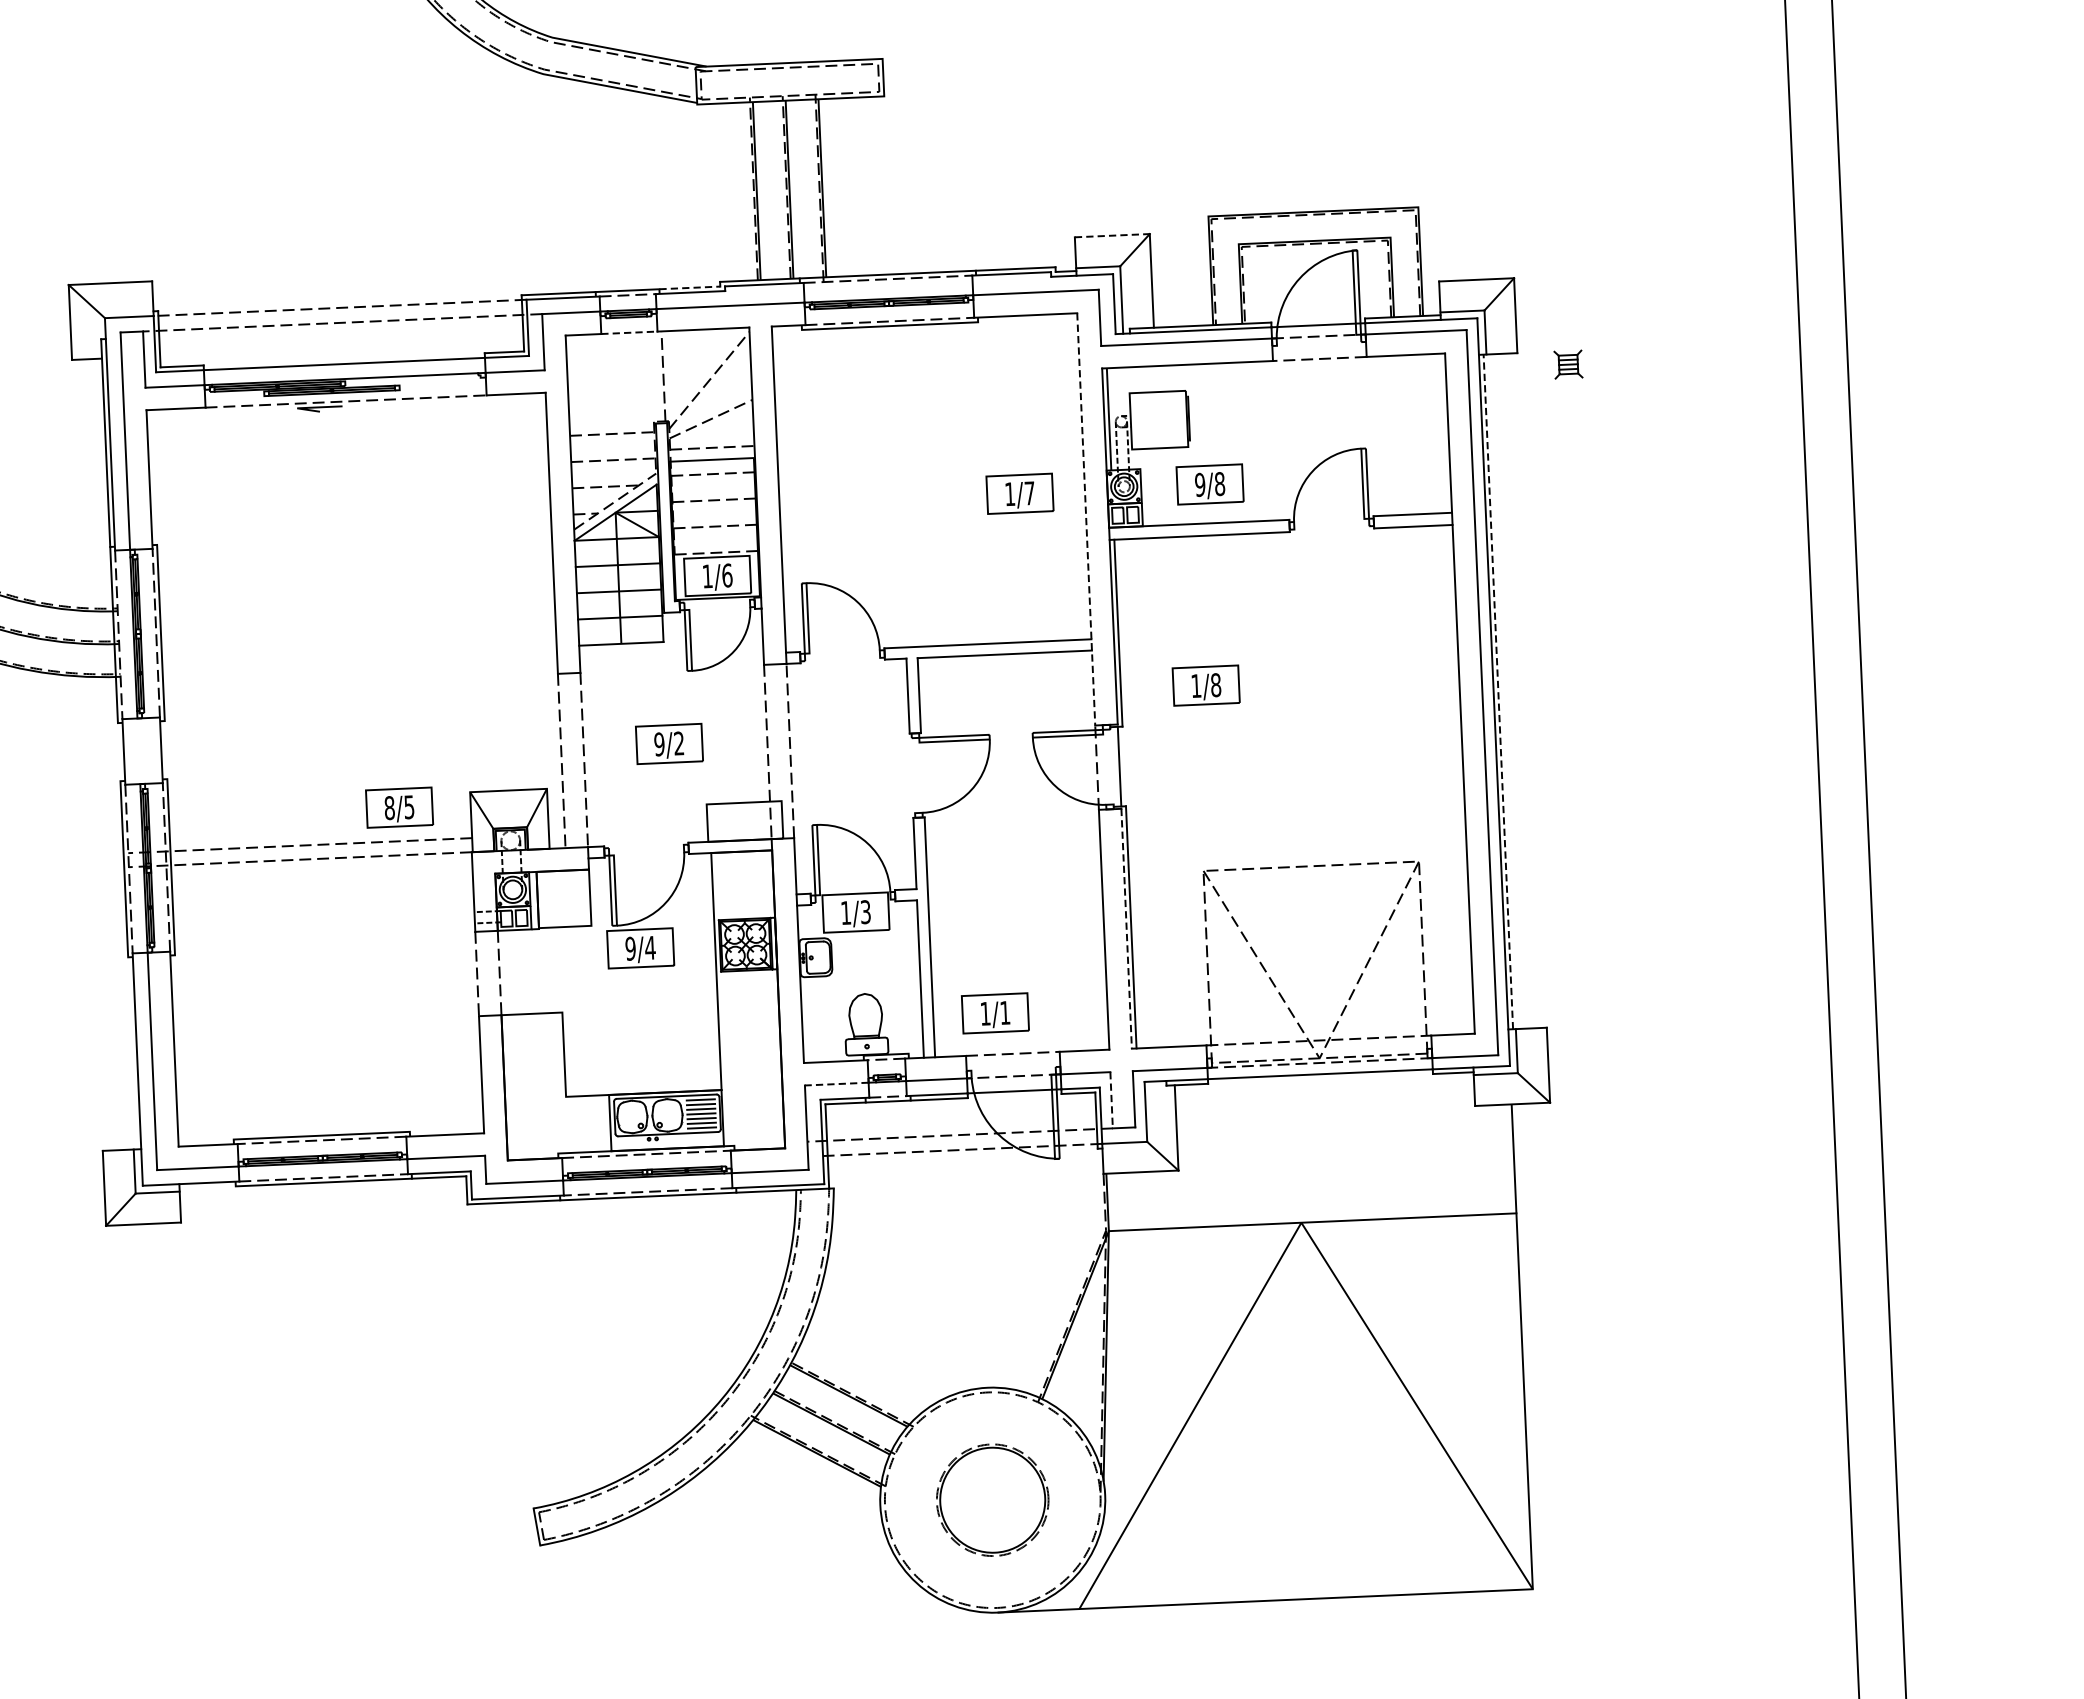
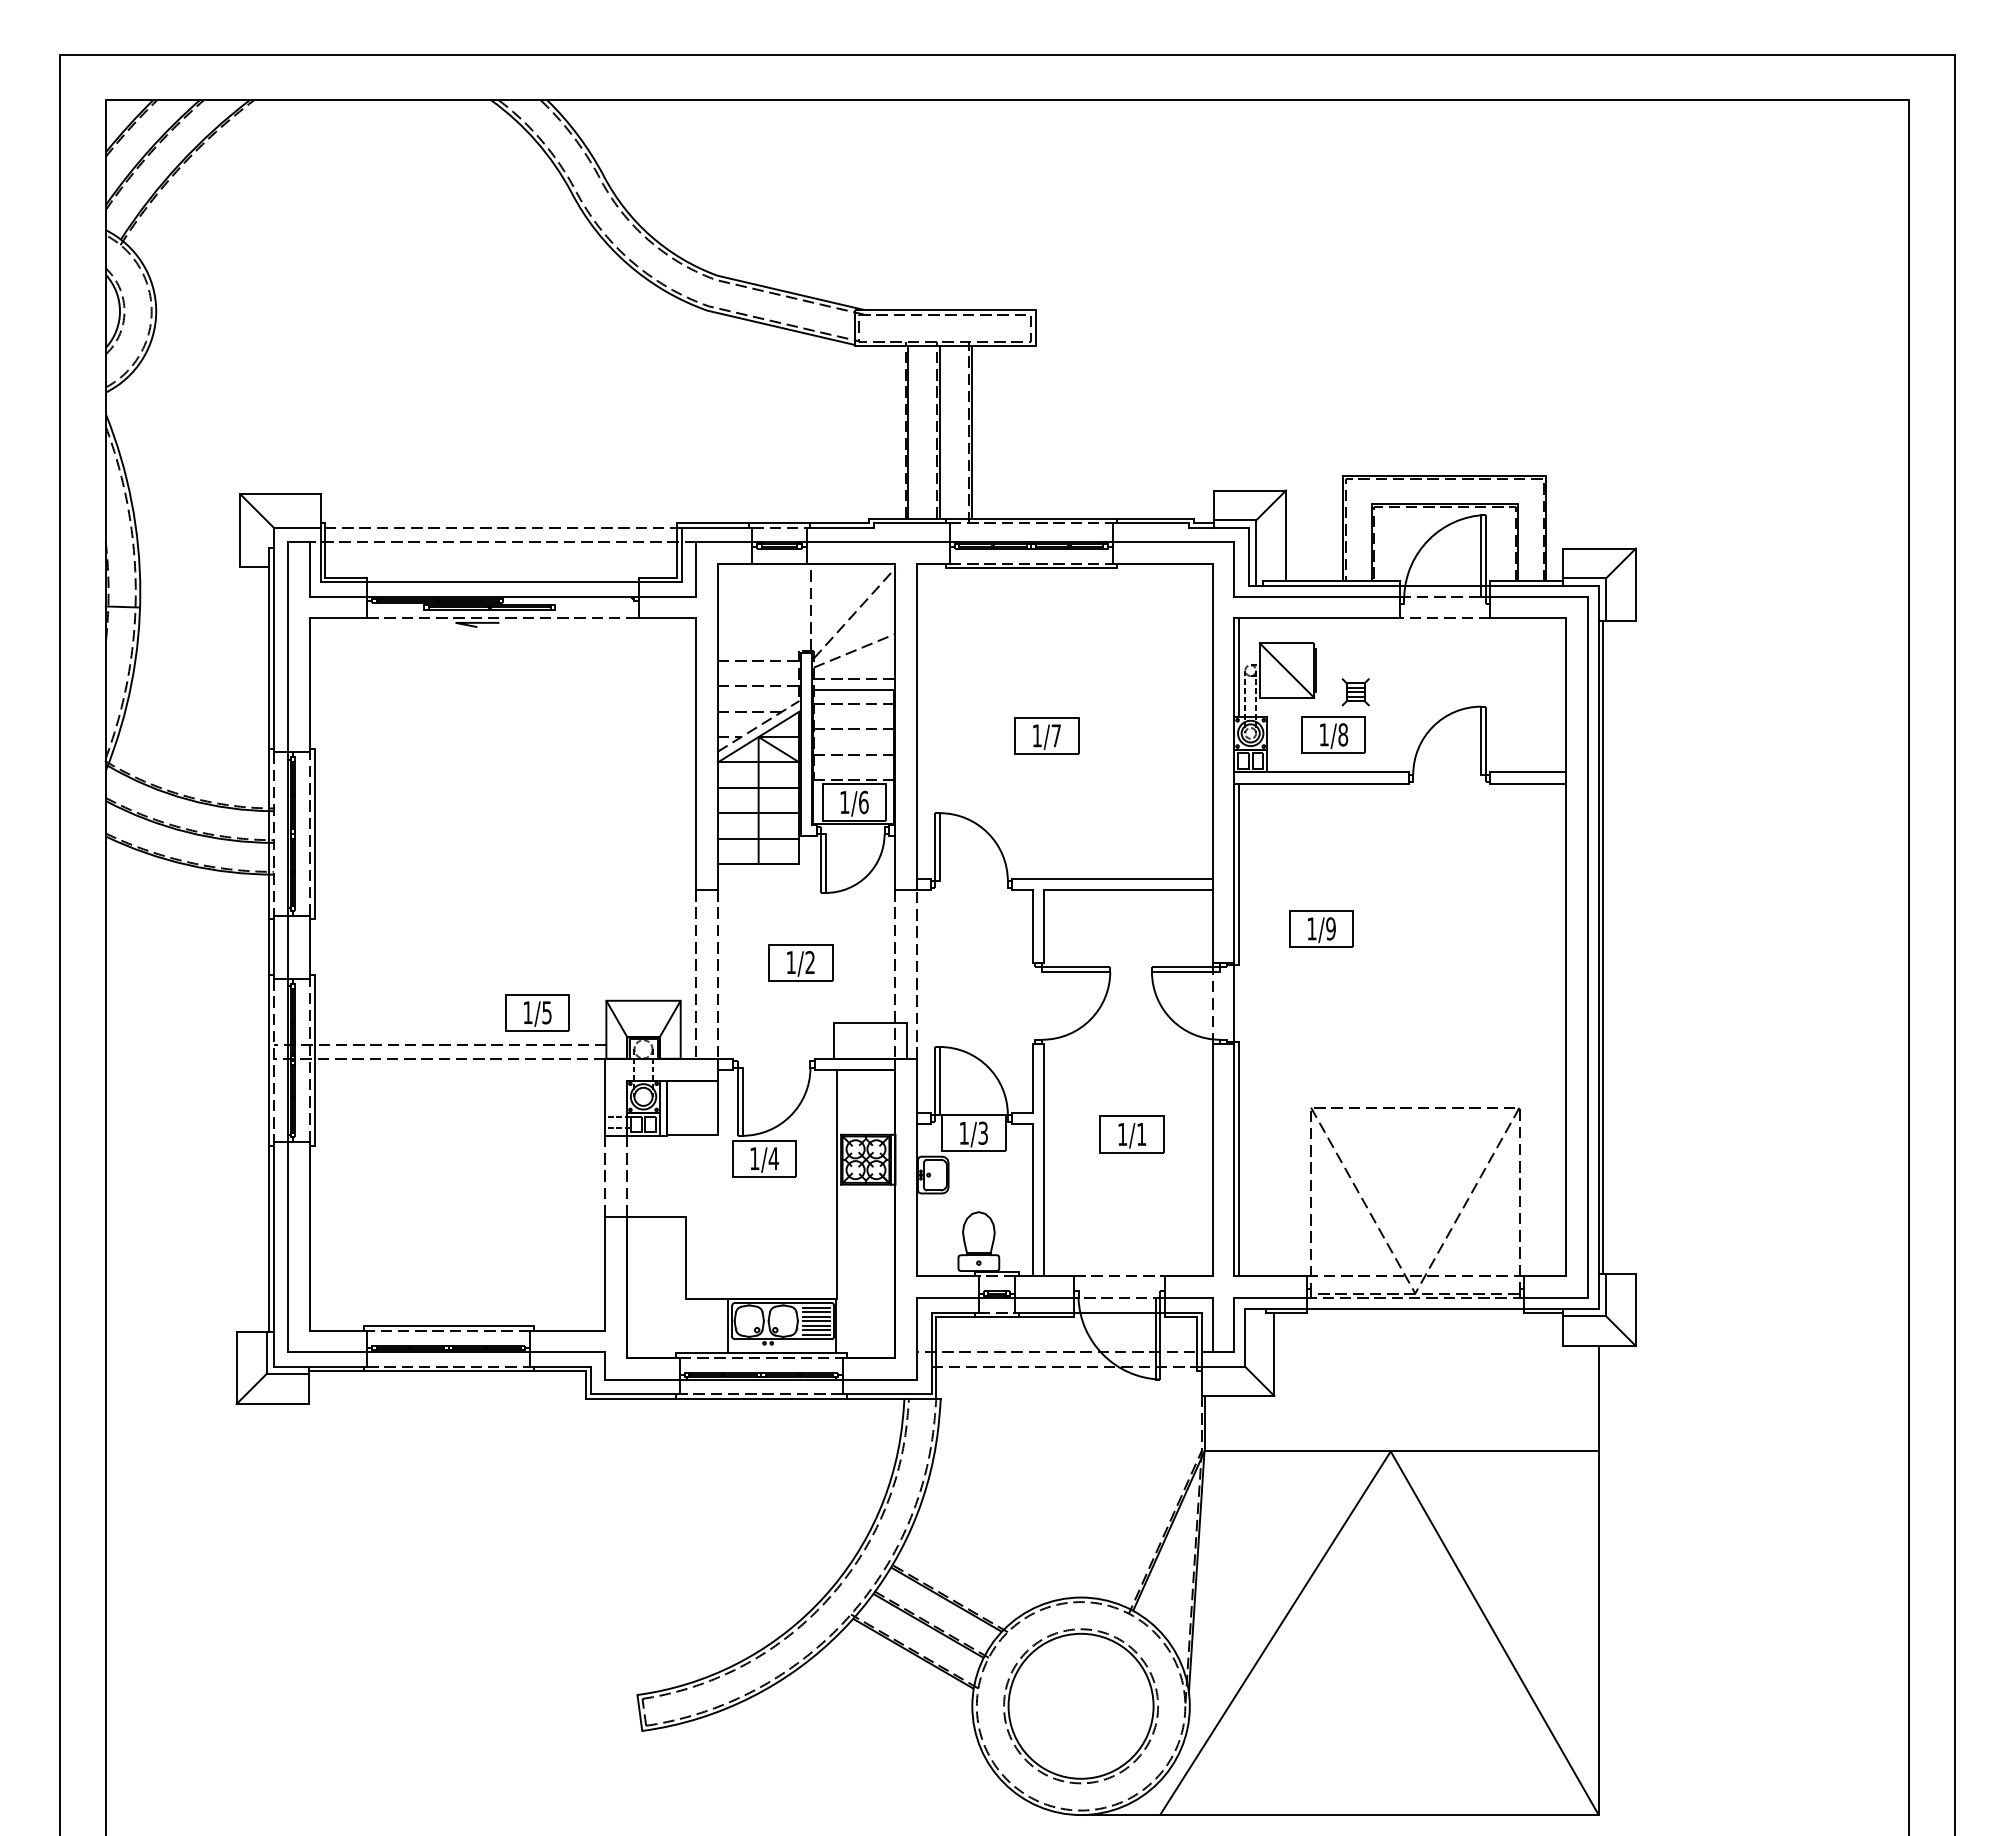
line: (1113, 235) -> (1250, 490), dashed -> solid
line: (690, 288) -> (840, 523), dashed -> solid
line: (629, 332) -> (779, 563), dashed -> solid
part: (1568, 364) -> (1355, 692), moved
line: (1158, 420) -> (1286, 670), added
text: (1199, 484) -> (1323, 734), 9/8 -> 1/8
part: (1019, 493) -> (1046, 735), moved
line: (1086, 519) -> (1212, 763), dashed -> solid
text: (1215, 684) -> (1330, 928), 1/8 -> 1/9
line: (1498, 691) -> (1603, 946), dashed -> solid
text: (659, 744) -> (791, 962), 9/2 -> 1/2
line: (139, 751) -> (288, 947), added
line: (119, 752) -> (269, 947), added
text: (389, 807) -> (527, 1012), 8/5 -> 1/5
line: (1126, 928) -> (1234, 1160), dashed -> solid
text: (630, 948) -> (754, 1158), 9/4 -> 1/4
part: (994, 1013) -> (1131, 1134), moved
line: (132, 1053) -> (269, 1238), added
line: (837, 1084) -> (948, 1298), dashed -> solid
line: (1111, 1100) -> (1212, 1325), dashed -> solid
line: (207, 1187) -> (336, 1371), added
part: (992, 1500) -> (1080, 1706), size x1.43

